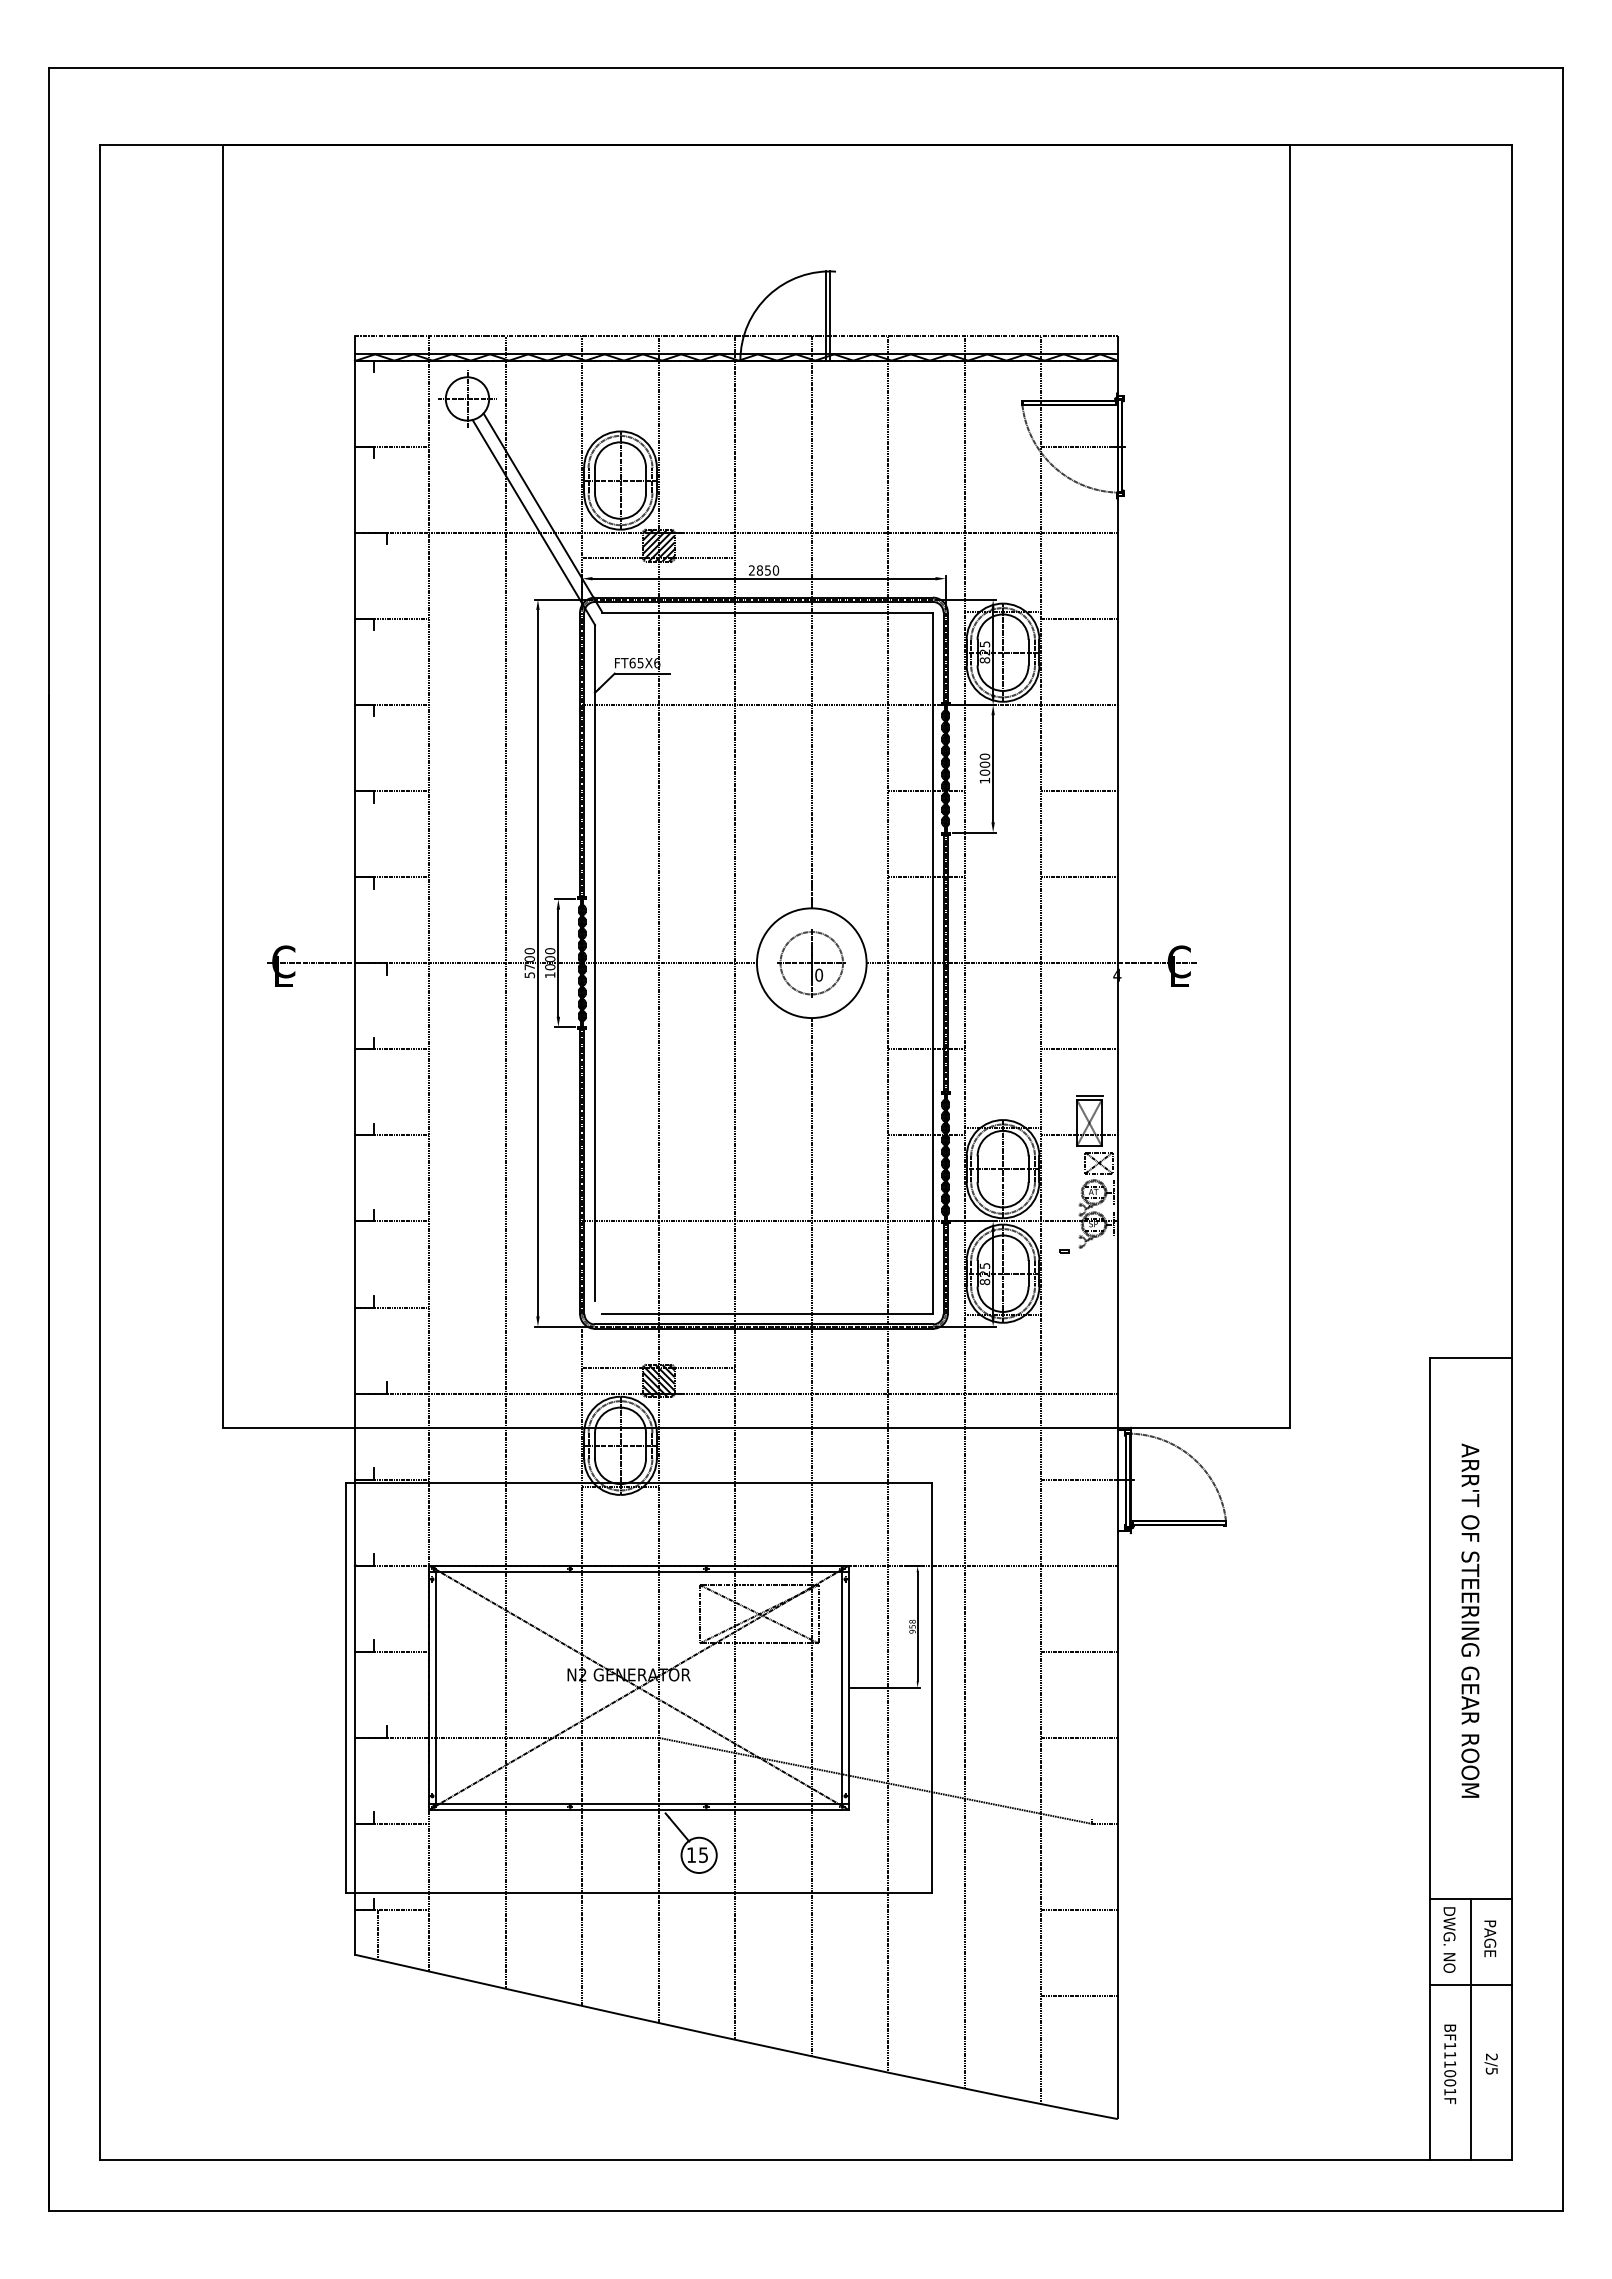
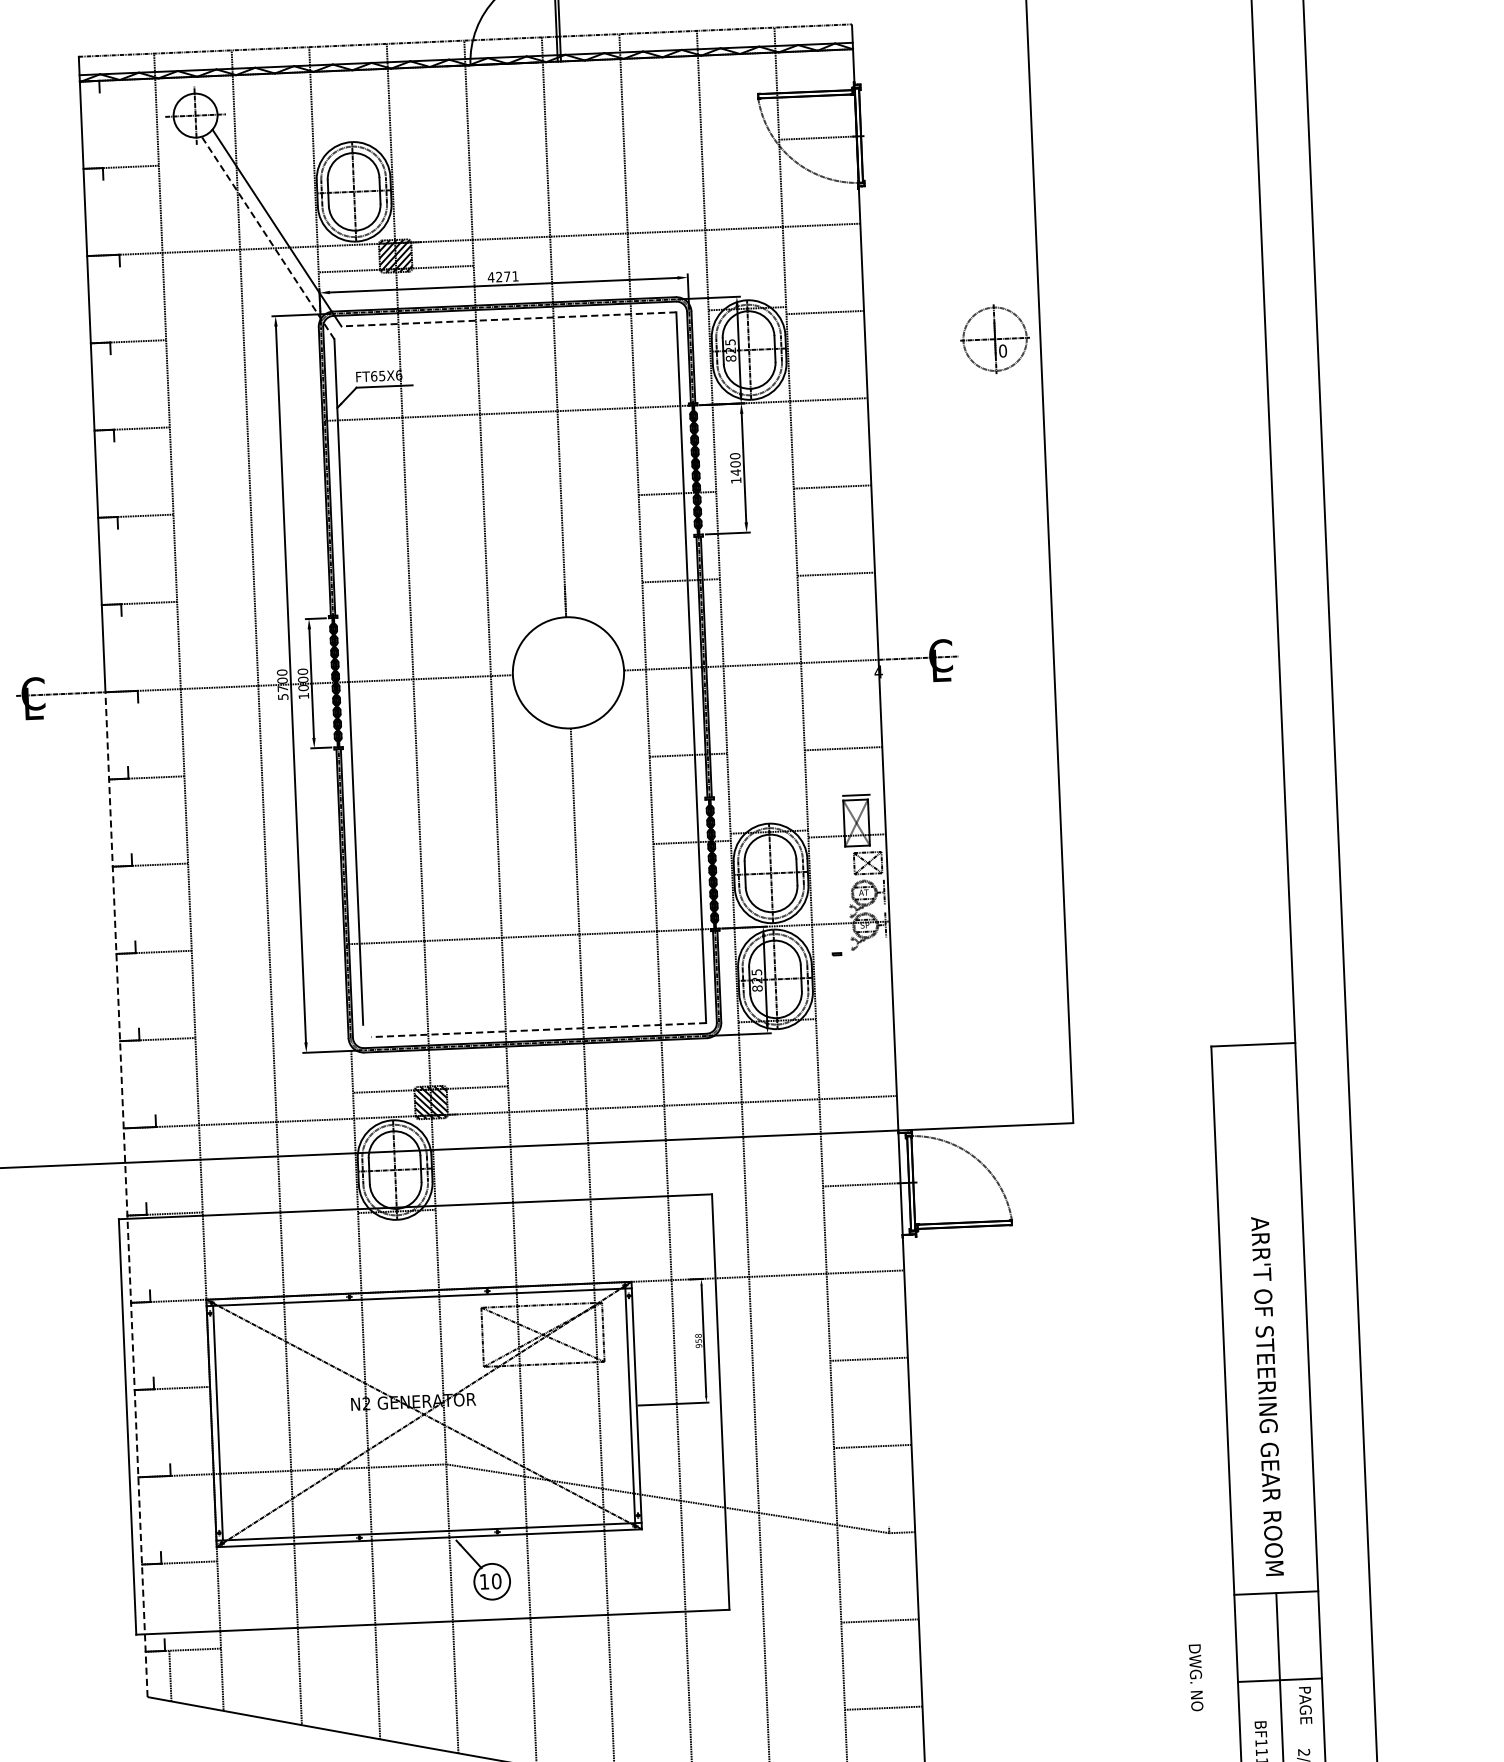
line: (533, 522) -> (267, 238), solid -> dashed
text: (763, 570) -> (502, 276), 2850 -> 4271
line: (767, 612) -> (508, 319), solid -> dashed
text: (984, 772) -> (735, 472), 1000 -> 1400
part: (811, 963) -> (994, 339), moved
line: (767, 1313) -> (538, 1029), solid -> dashed
line: (354, 1458) -> (126, 1194), solid -> dashed
text: (1470, 1620) -> (1267, 1396), moved
text: (703, 1855) -> (496, 1581), 15 -> 10
text: (1490, 1938) -> (1305, 1705), moved
text: (1449, 1939) -> (1196, 1677), moved

